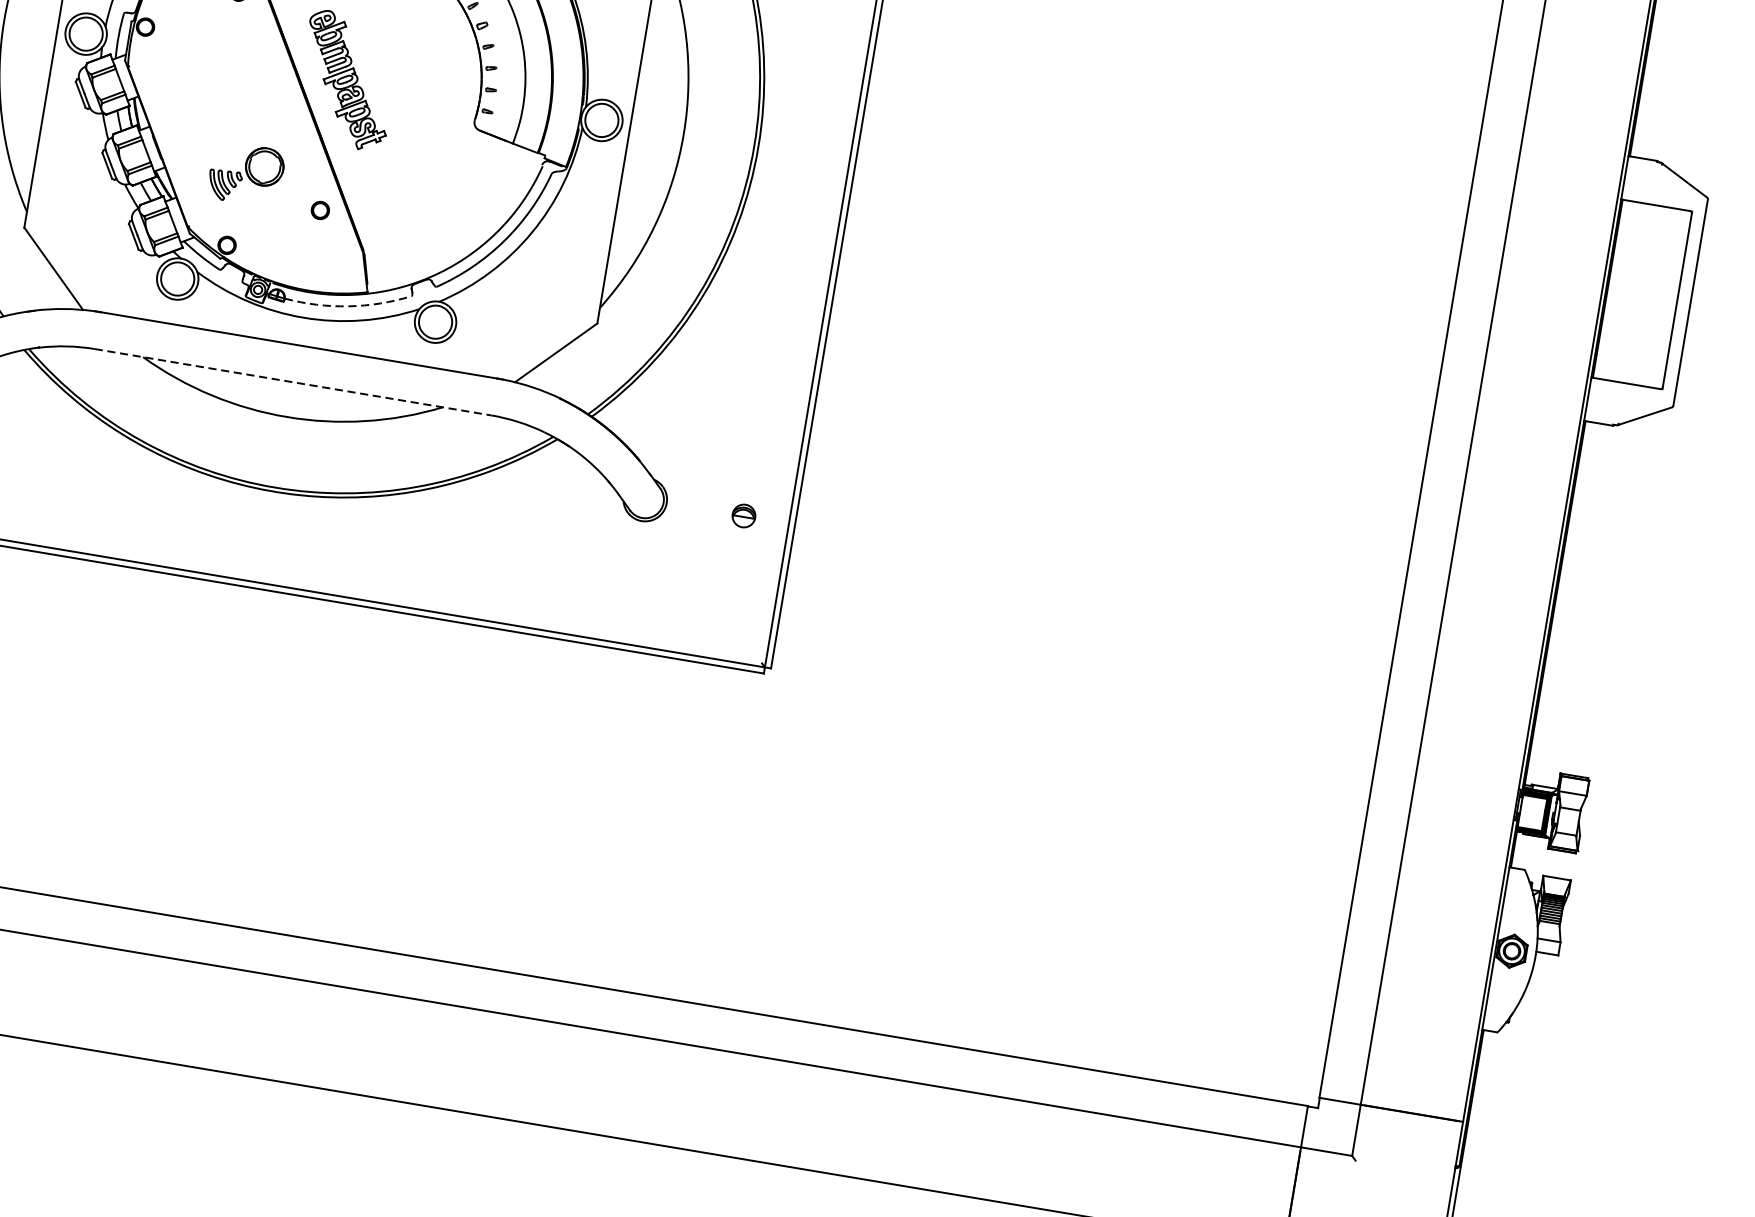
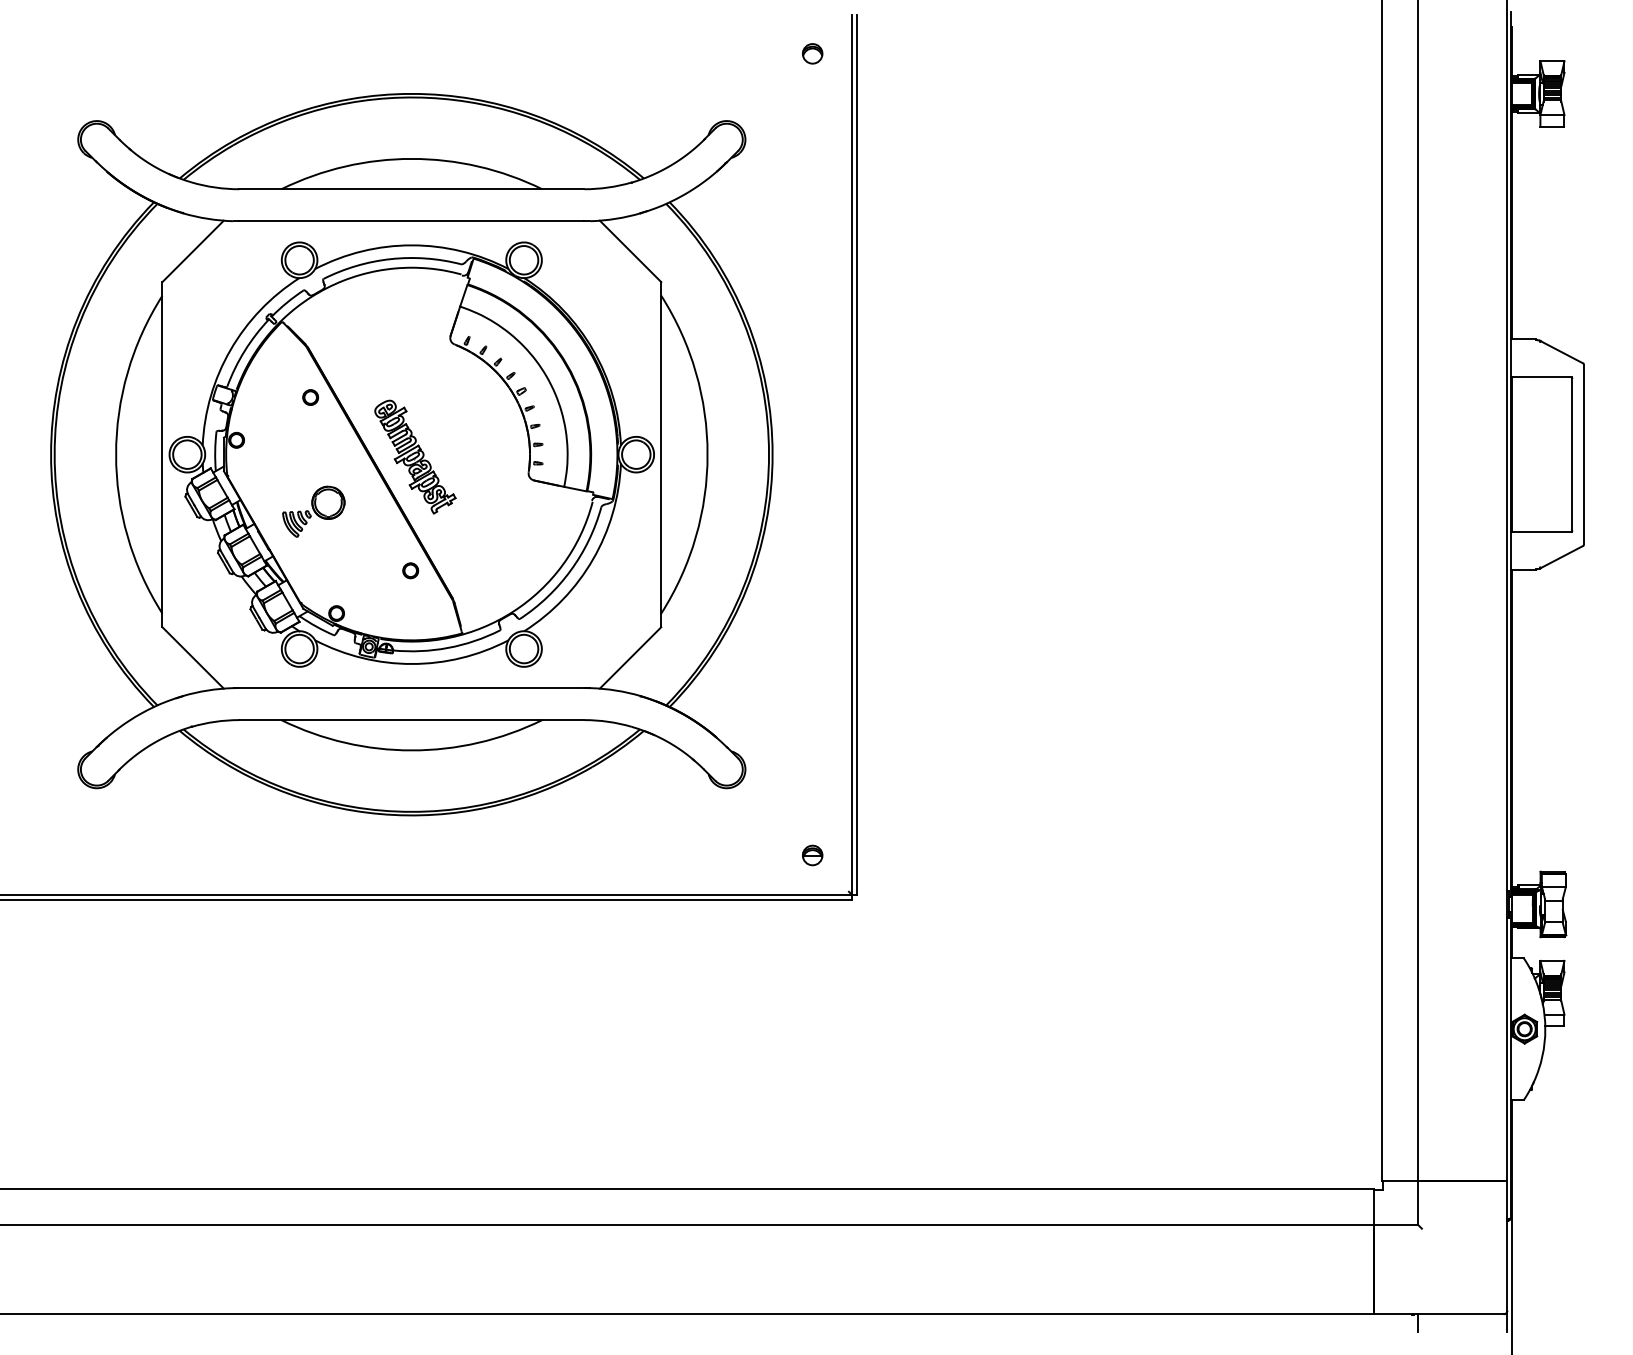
part: (245, 174) -> (313, 511), moved
arc: (349, 305) -> (448, 647), dashed -> solid
line: (292, 382) -> (411, 720), dashed -> solid
part: (743, 516) -> (812, 855), moved

